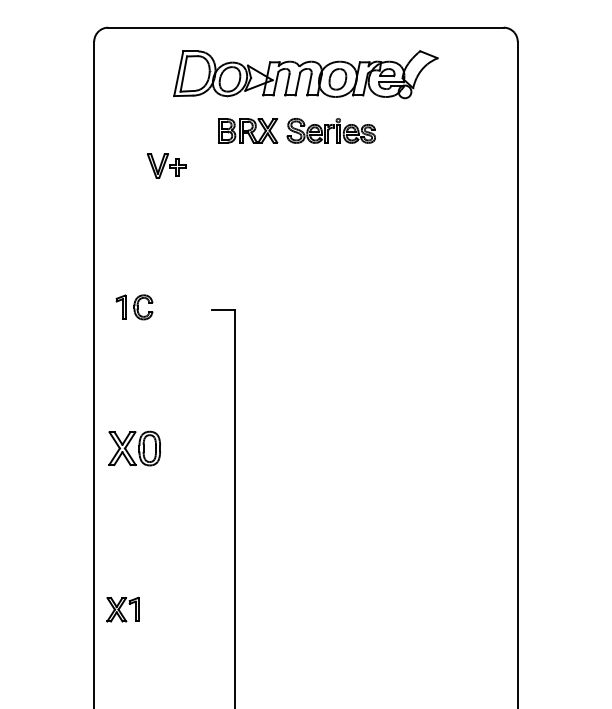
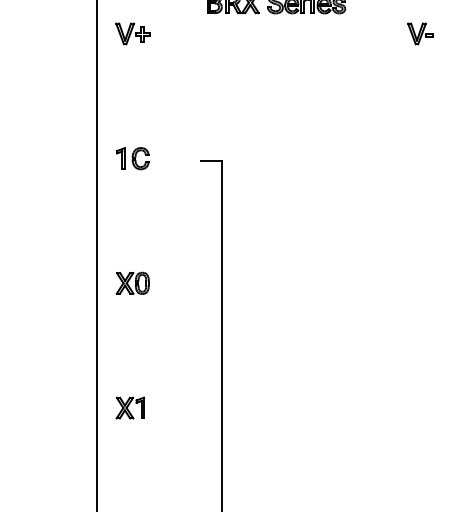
part: (166, 165) -> (132, 33), moved
part: (460, 165) -> (420, 33), added
part: (134, 448) -> (132, 283), size x0.71
part: (122, 609) -> (130, 407), moved

